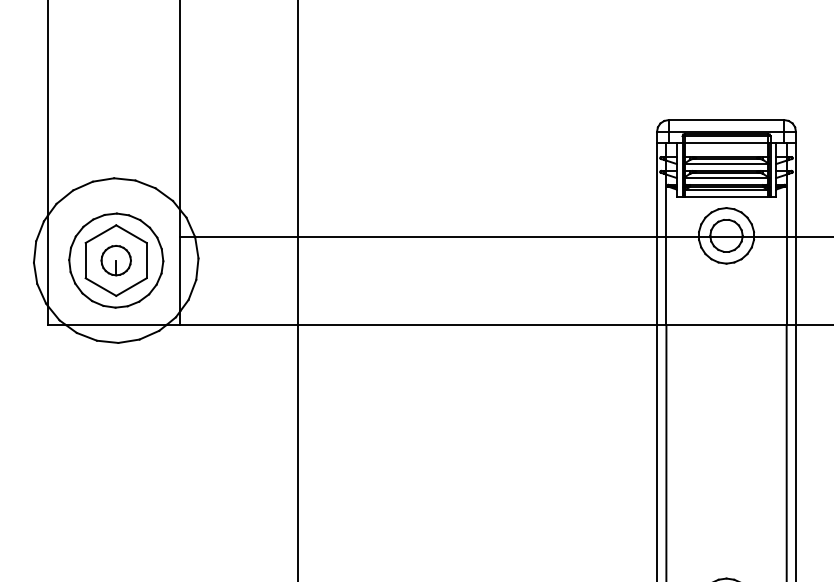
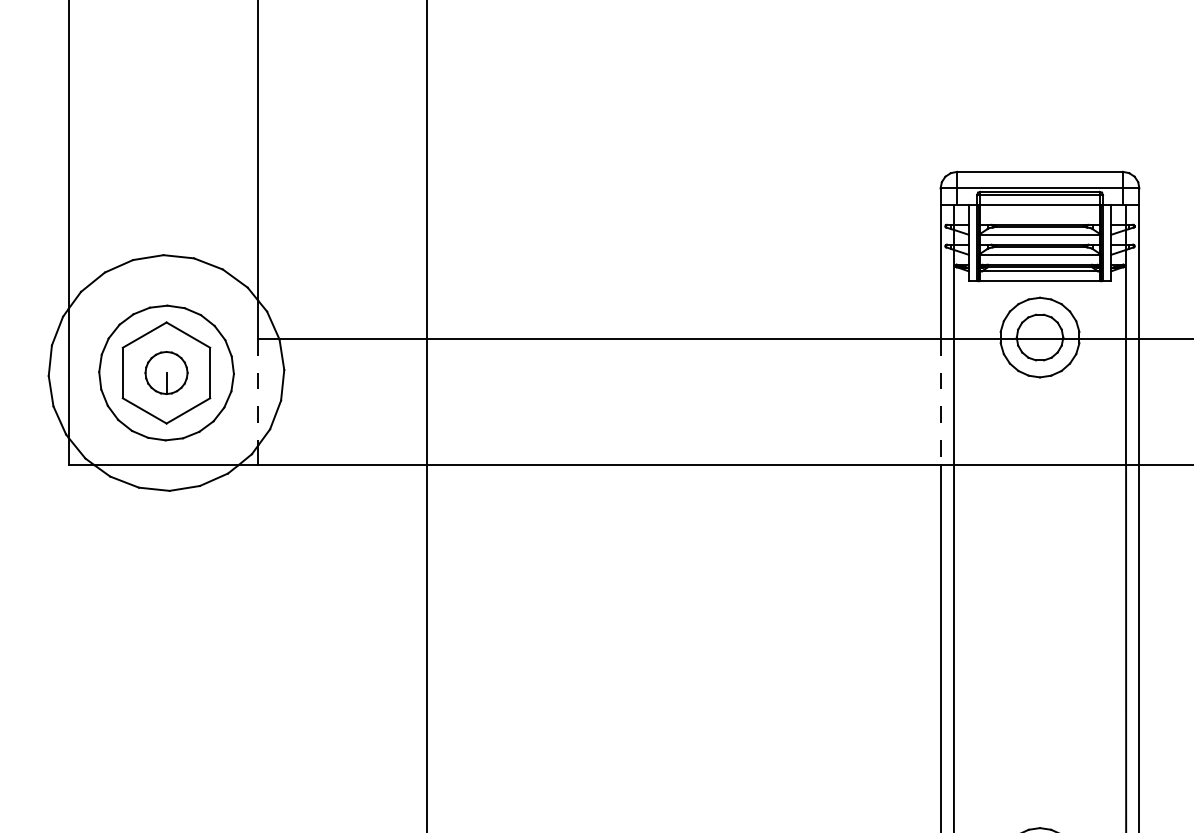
line: (180, 274) -> (258, 392), solid -> dashed
line: (657, 281) -> (941, 402), solid -> dashed

